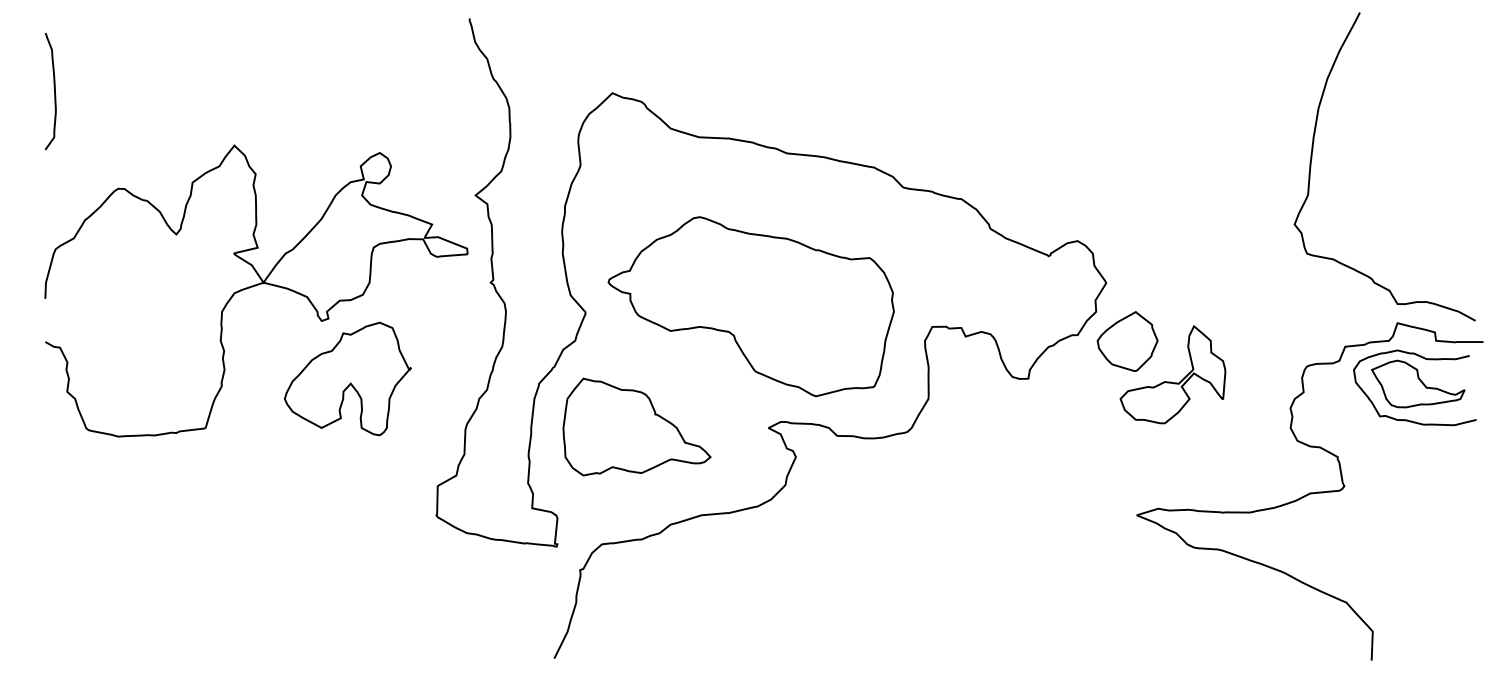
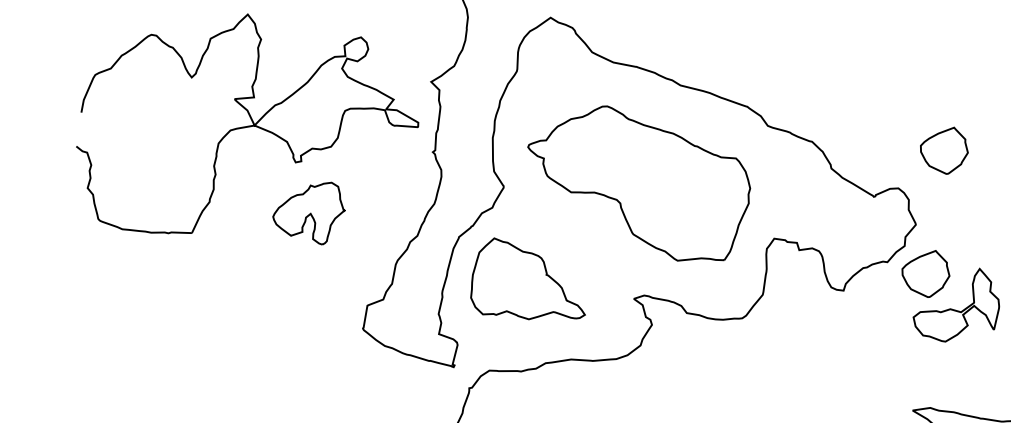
part: (1127, 184) -> (944, 149), added
part: (750, 306) -> (636, 182), moved
part: (347, 378) -> (309, 210), size x0.7

